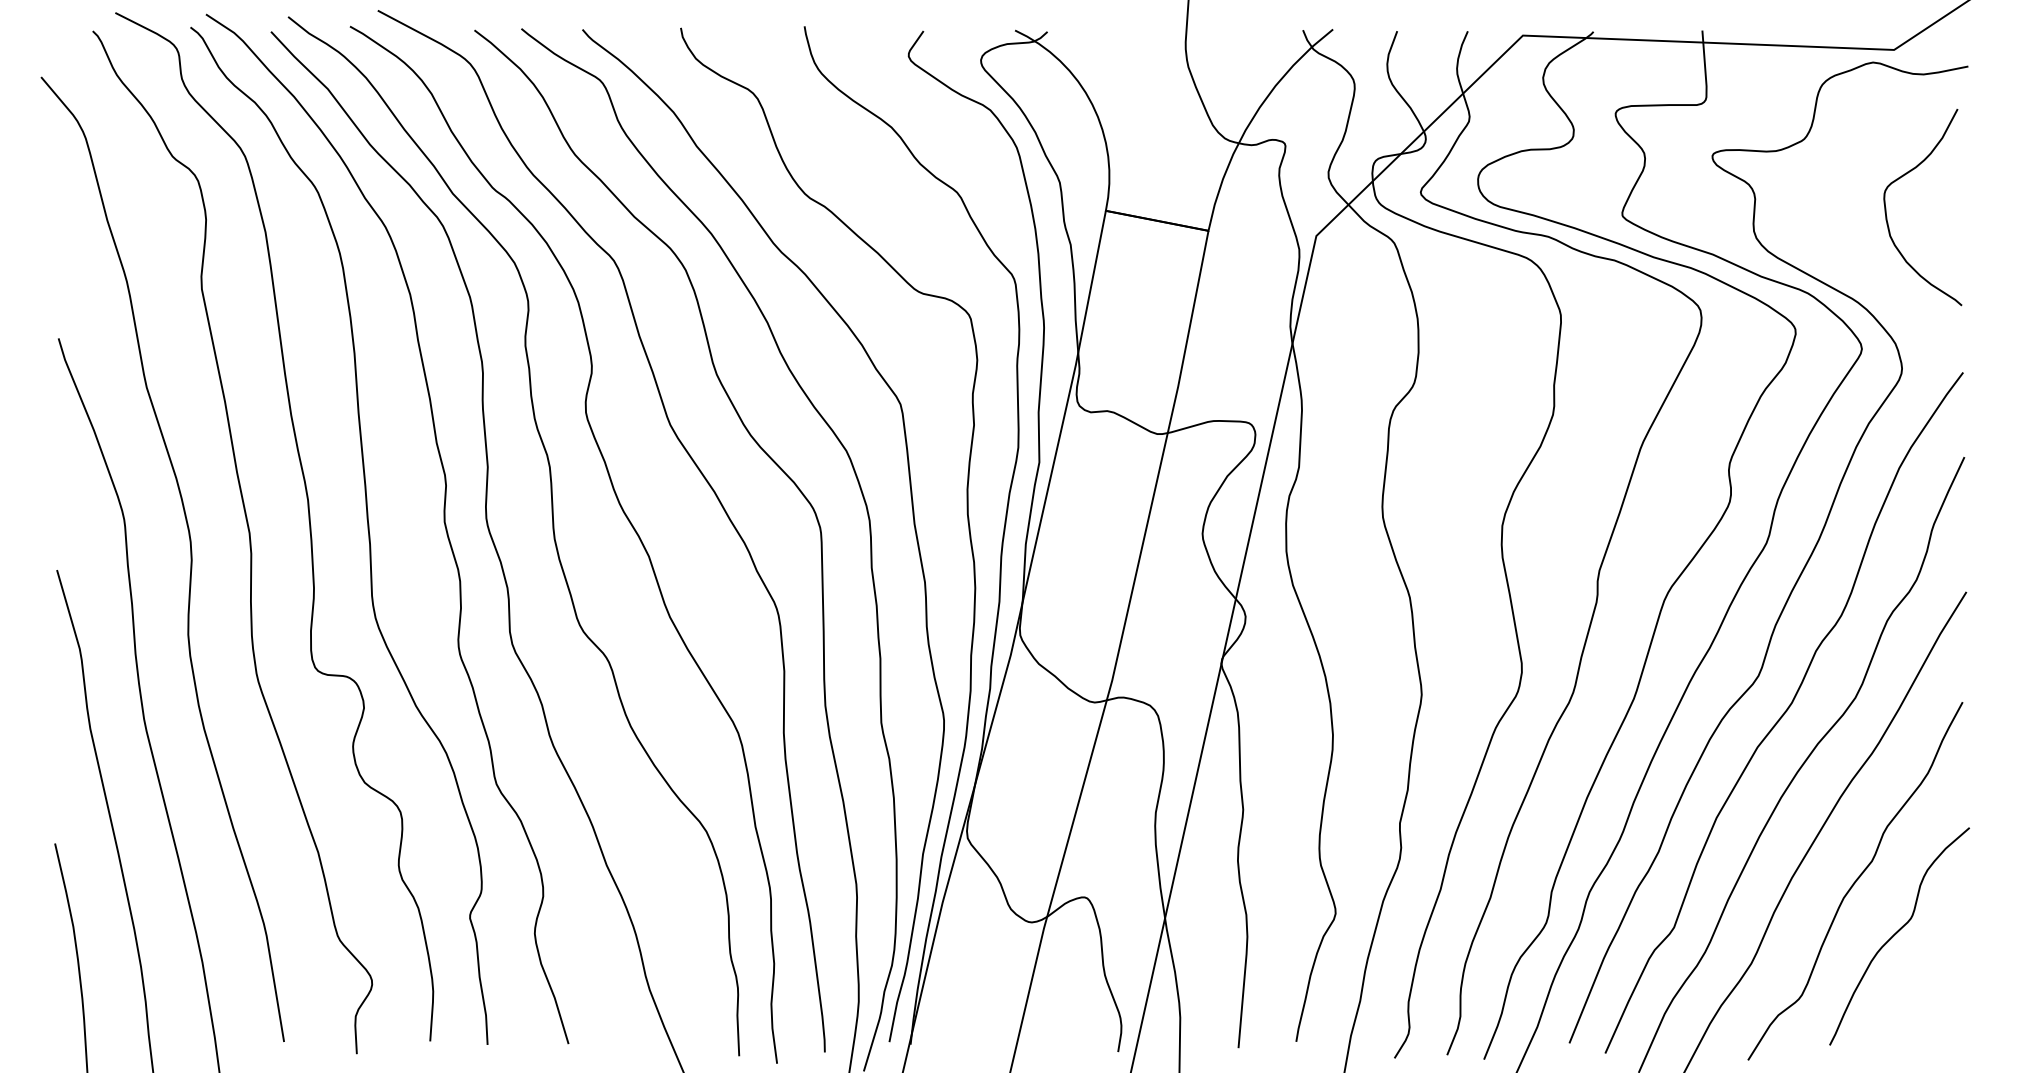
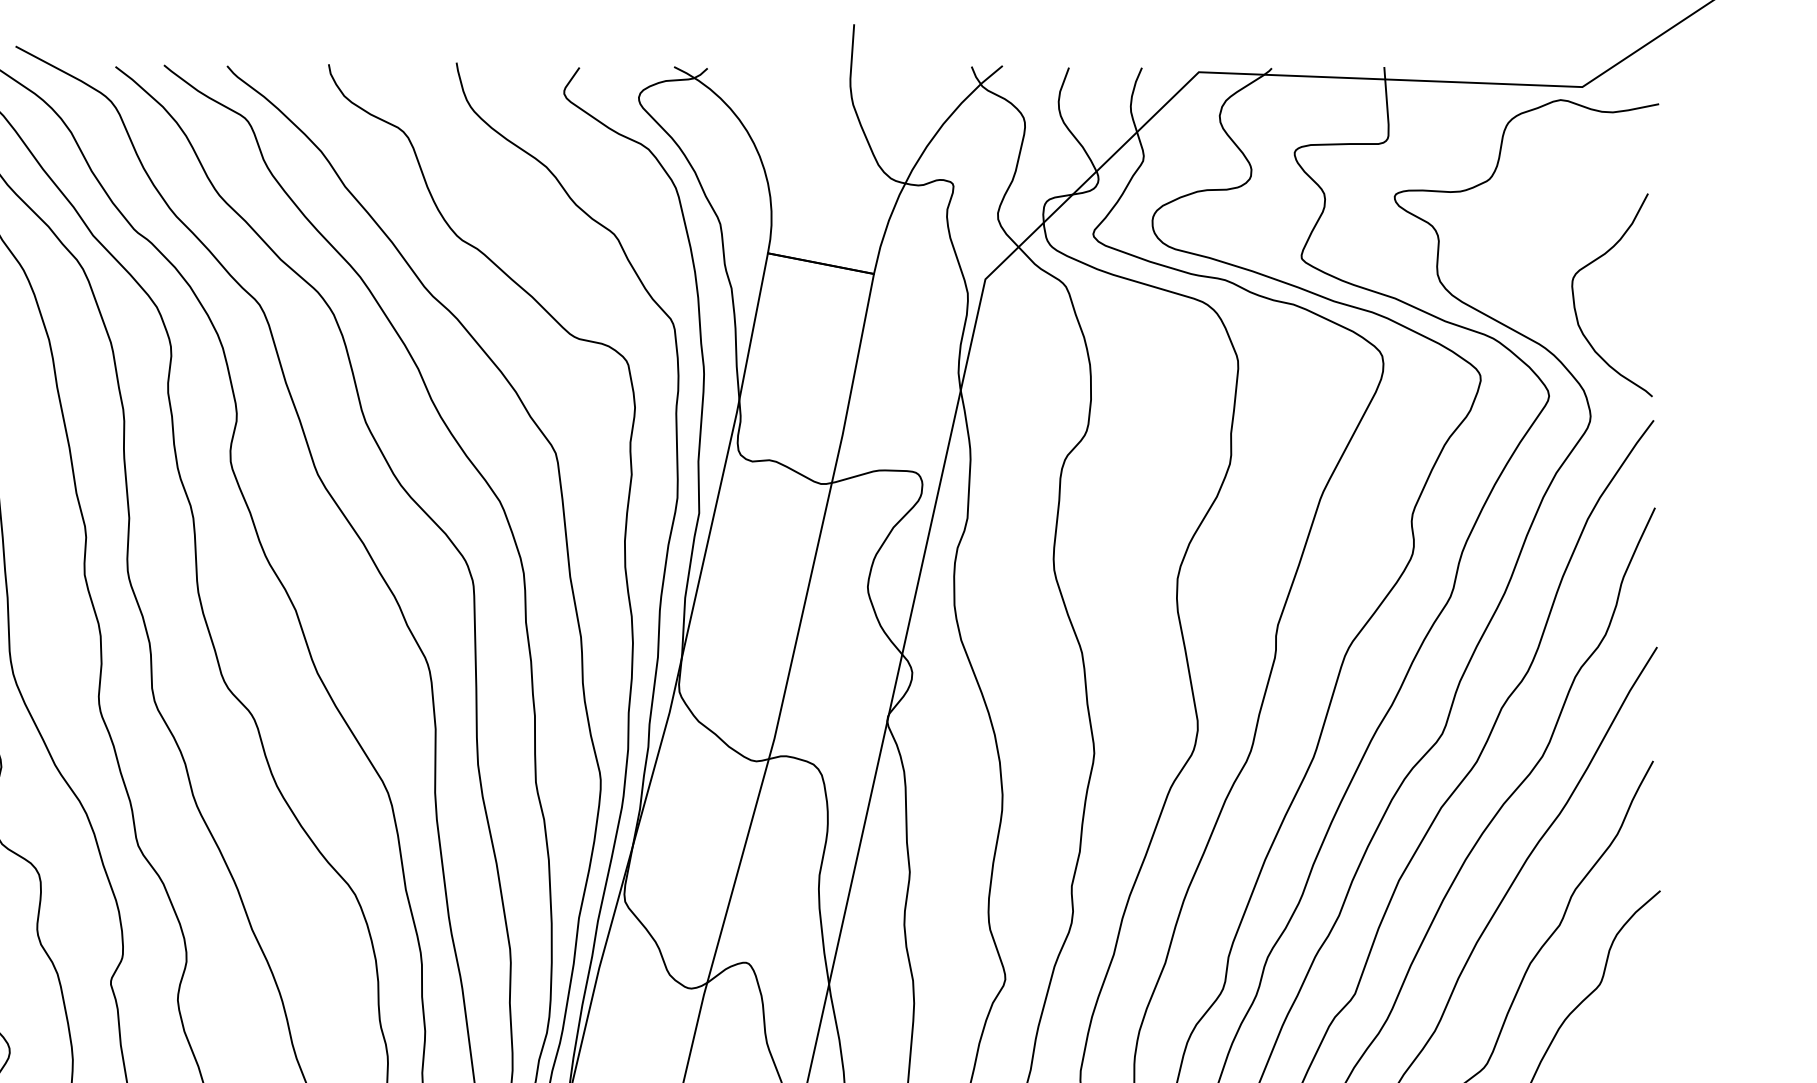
curve: (1886, 207) -> (1574, 295), moved

